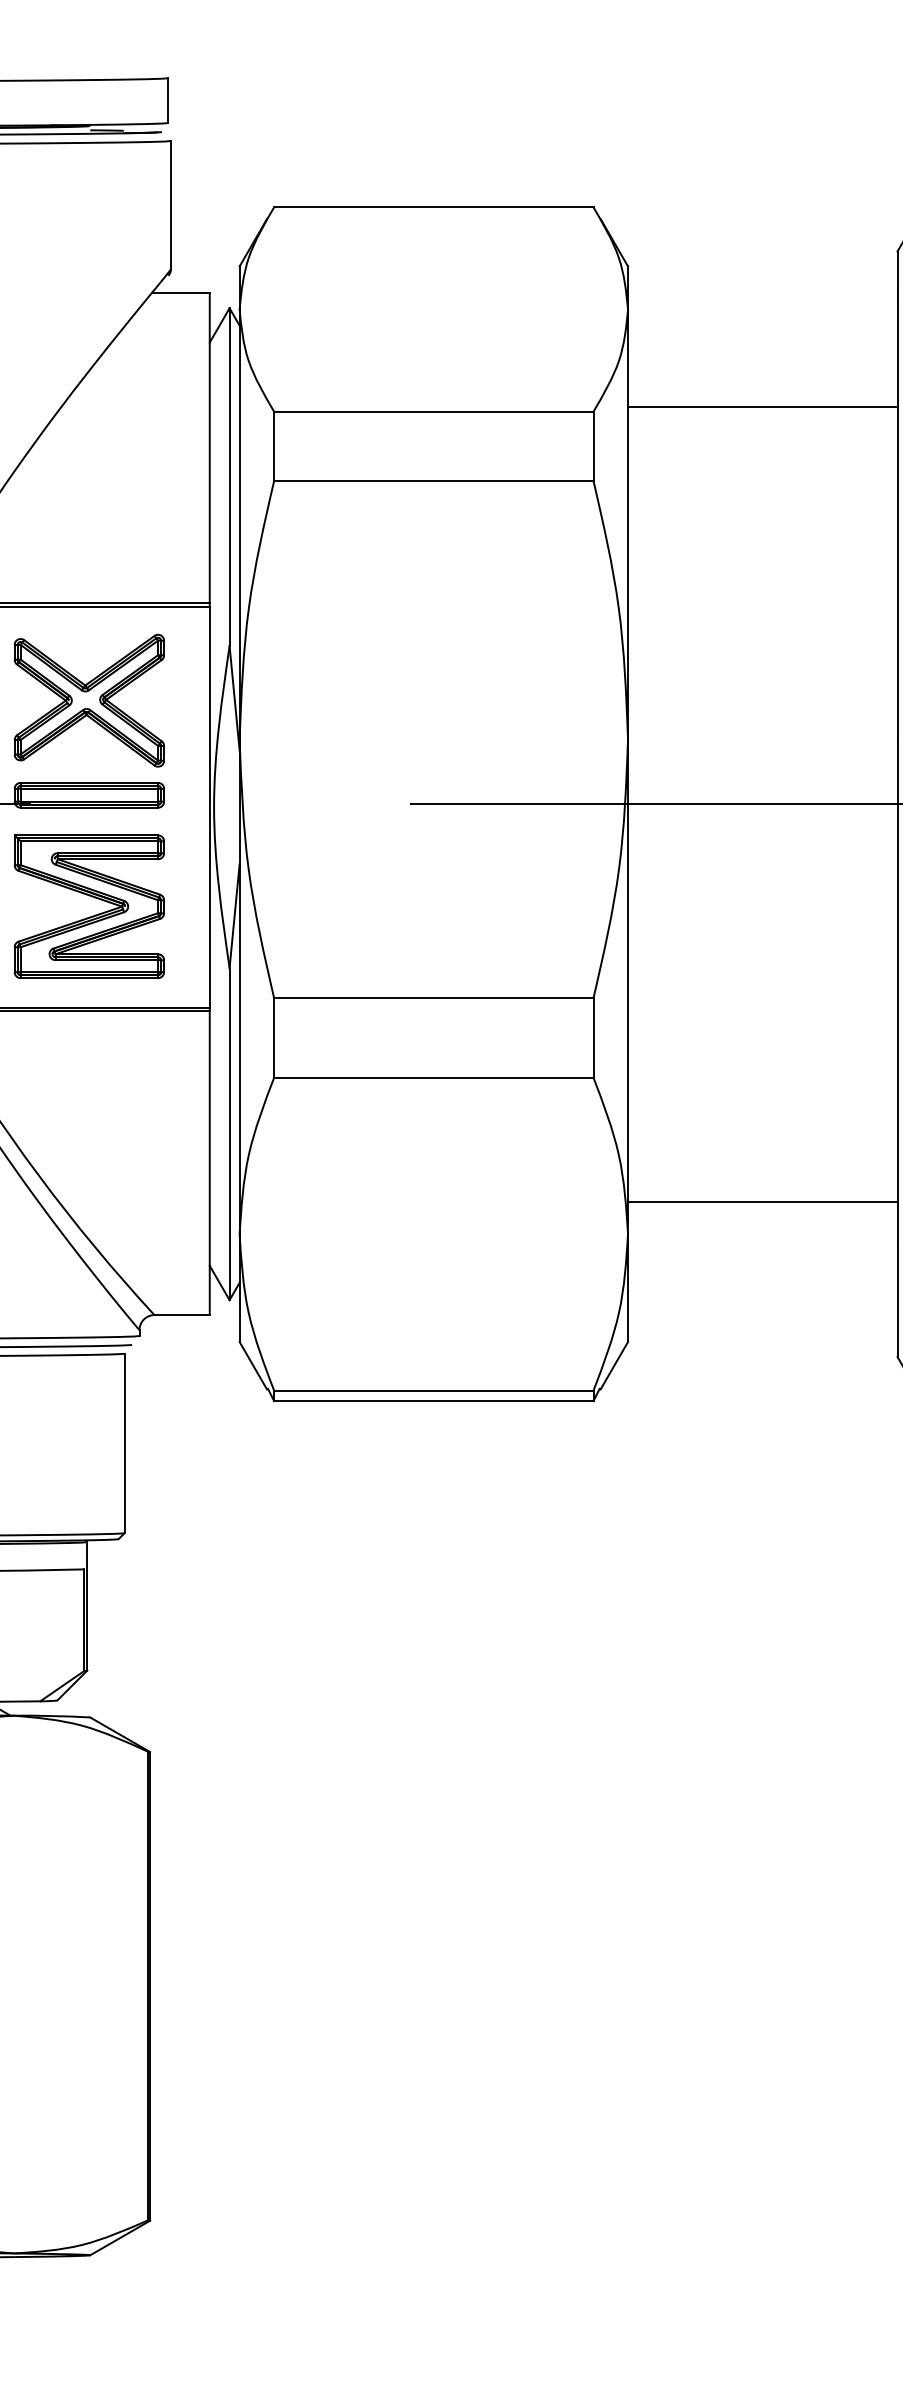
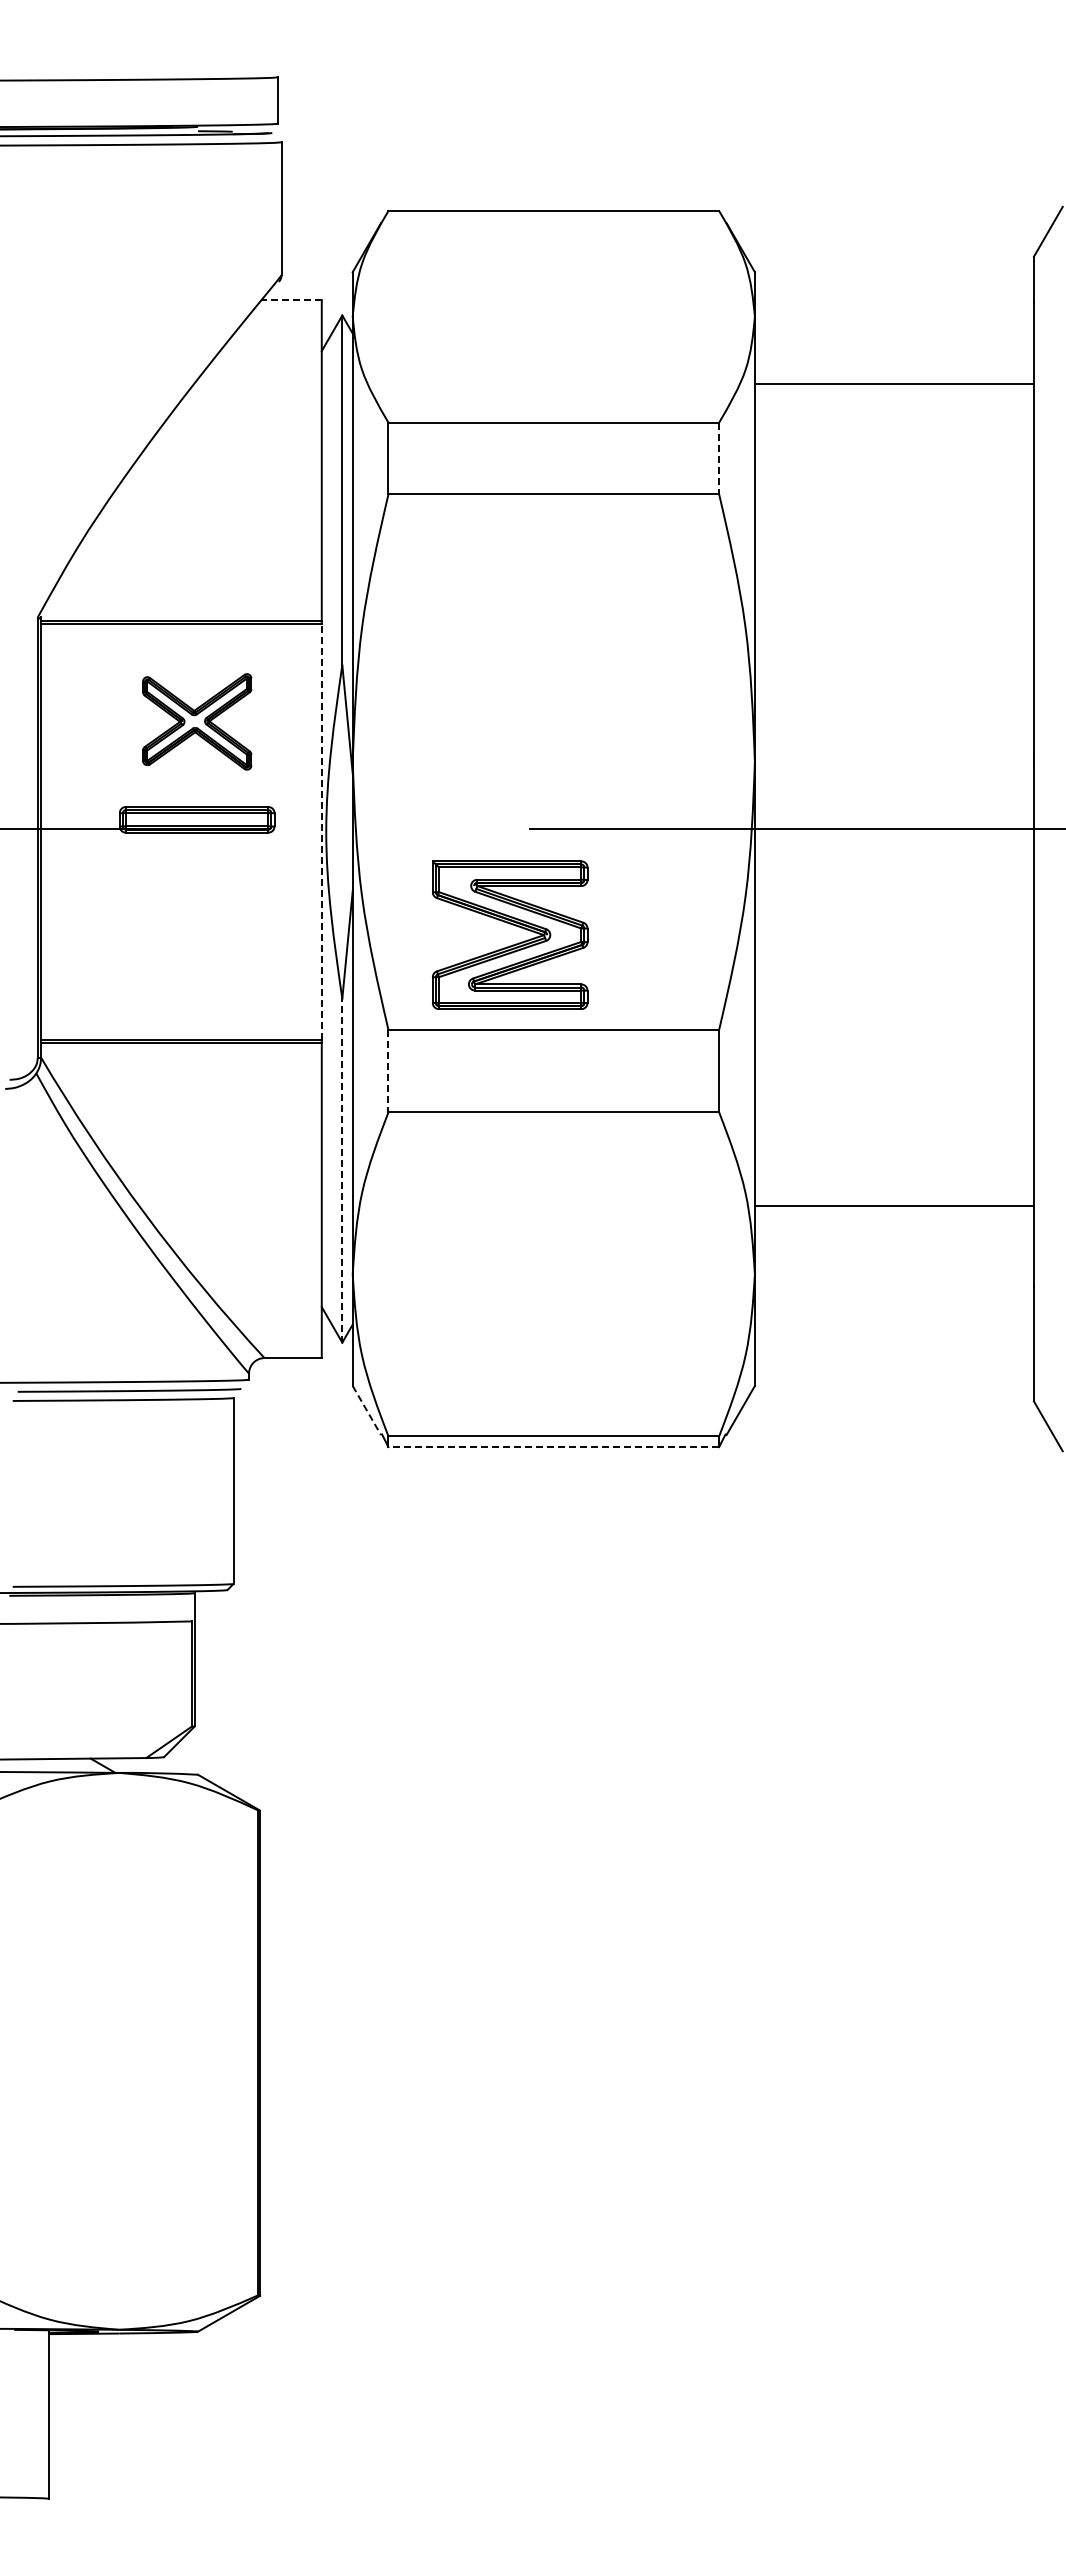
line: (180, 293) -> (291, 300), solid -> dashed
line: (761, 406) -> (893, 383), moved
line: (593, 446) -> (719, 458), solid -> dashed
part: (89, 700) -> (197, 721), size x0.7
line: (209, 807) -> (321, 832), solid -> dashed
part: (91, 897) -> (512, 925), moved
line: (274, 1038) -> (388, 1071), solid -> dashed
line: (229, 1133) -> (342, 1170), solid -> dashed
line: (761, 1201) -> (893, 1205), moved
line: (253, 1365) -> (367, 1410), solid -> dashed
line: (433, 1401) -> (553, 1447), solid -> dashed

